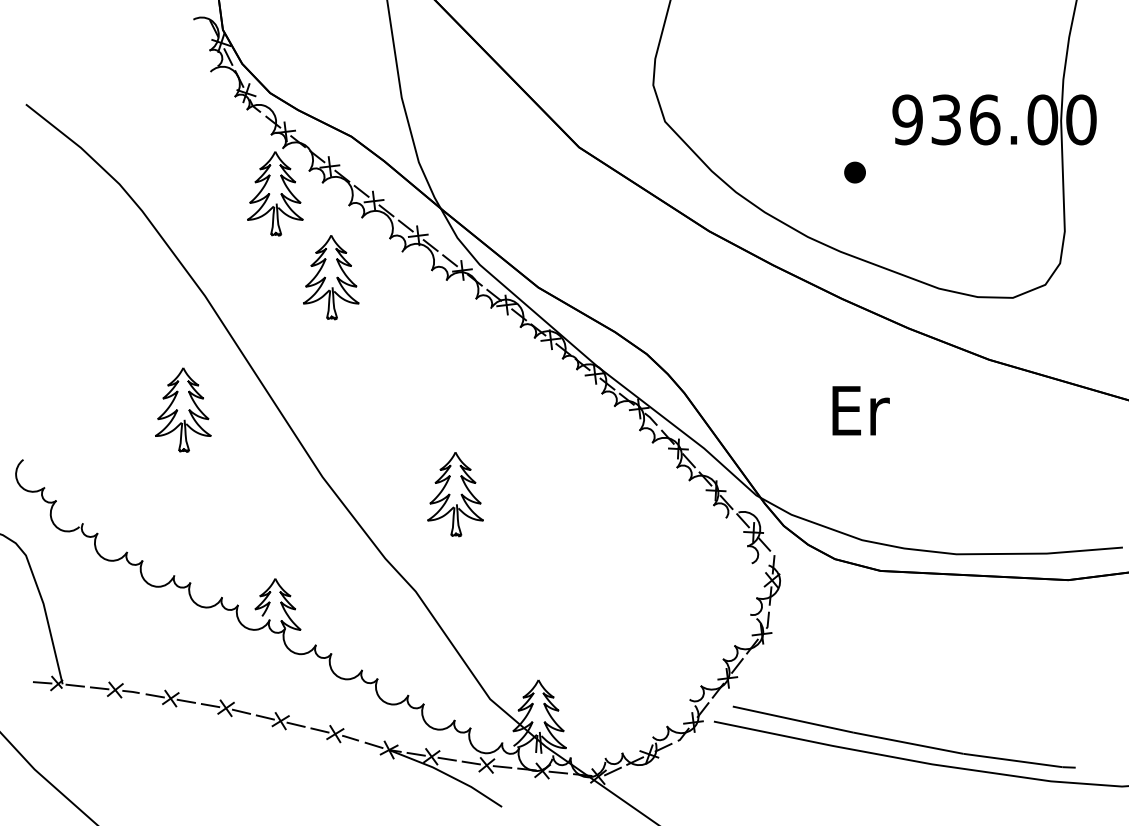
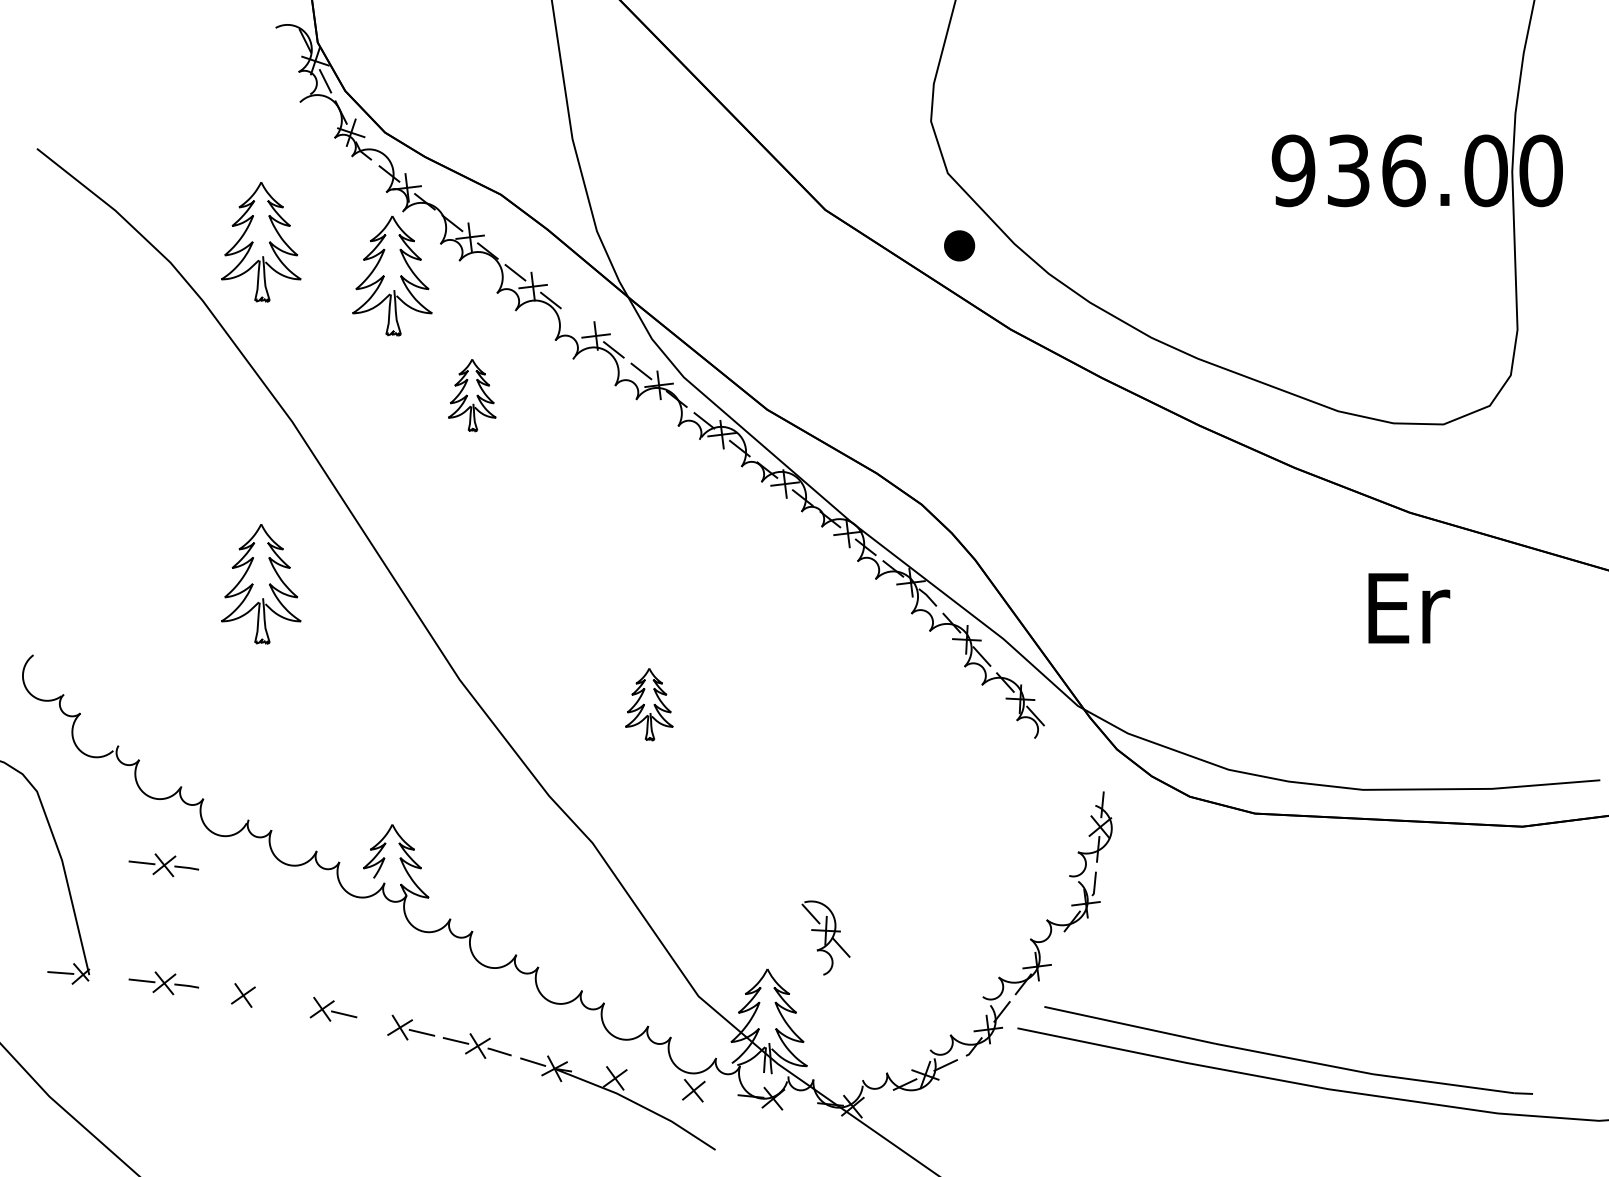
part: (183, 170) -> (261, 242), added
part: (855, 172) -> (959, 245), moved
line: (405, 225) -> (578, 321), removed
part: (331, 277) -> (472, 395), size x0.6
text: (861, 410) -> (1409, 608), moved
part: (455, 494) -> (649, 704), size x0.6
part: (753, 537) -> (825, 937), moved
part: (114, 607) -> (163, 865), added
line: (737, 665) -> (1050, 948), removed
line: (74, 685) -> (106, 976), removed
line: (154, 695) -> (220, 991), removed
line: (186, 701) -> (265, 999), removed
line: (210, 705) -> (299, 1005), removed
line: (265, 717) -> (378, 1022), removed
line: (415, 754) -> (592, 1074), removed
line: (447, 758) -> (637, 1081), removed
line: (471, 763) -> (671, 1087), removed
line: (502, 766) -> (715, 1092), removed
line: (612, 771) -> (873, 1099), removed
line: (558, 772) -> (795, 1100), removed

